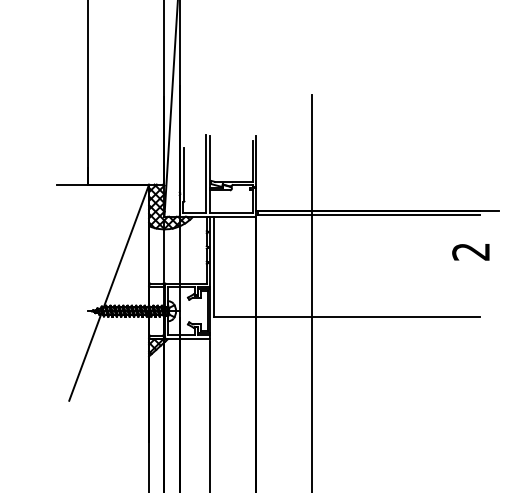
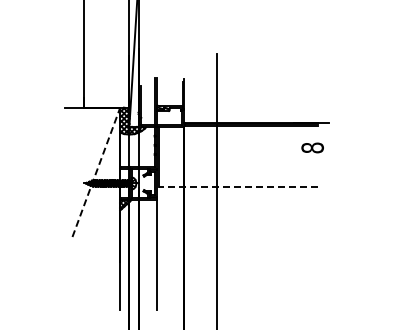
text: (470, 251) -> (312, 147), 2 -> 8
line: (109, 292) -> (96, 172), solid -> dashed
line: (347, 316) -> (238, 186), solid -> dashed

